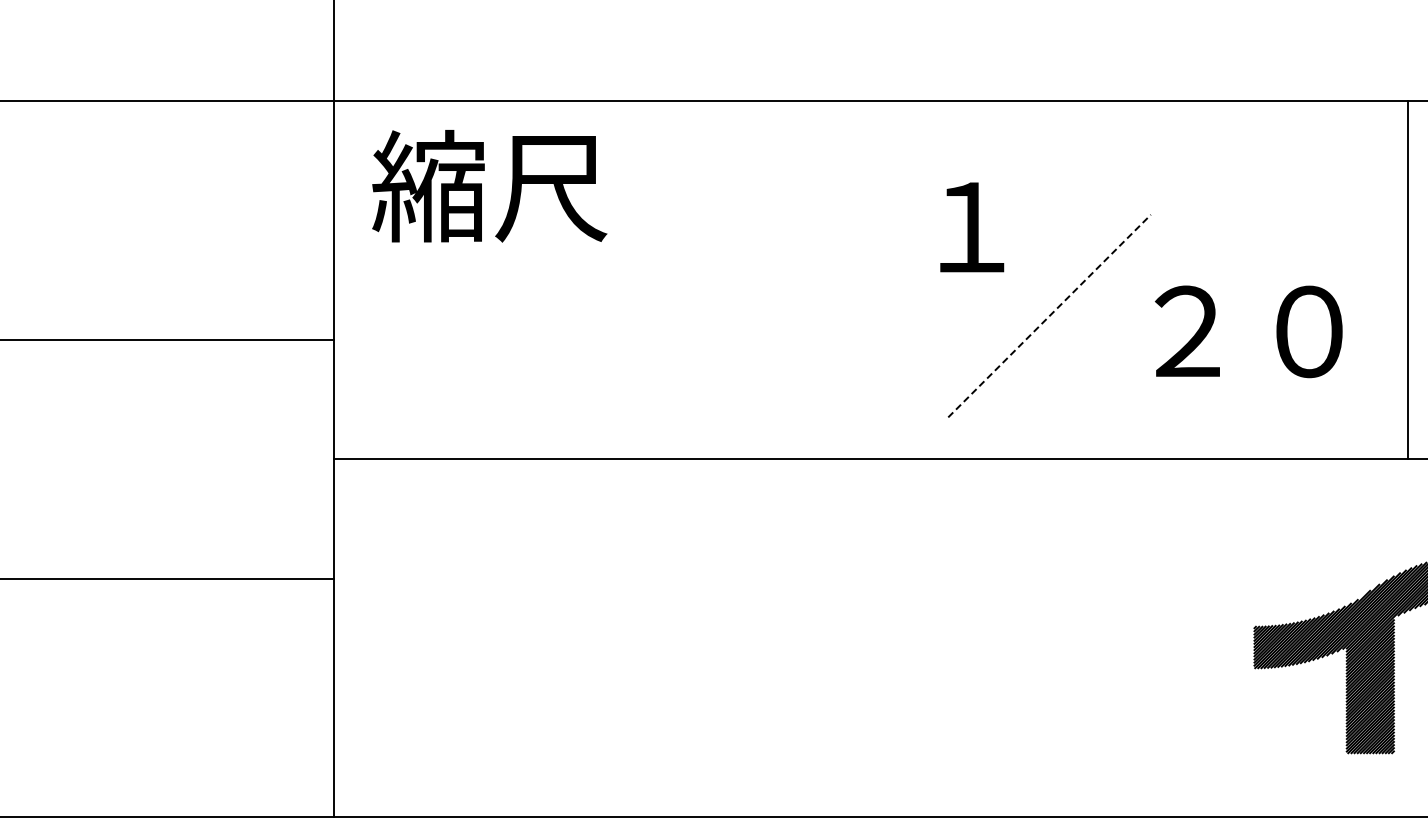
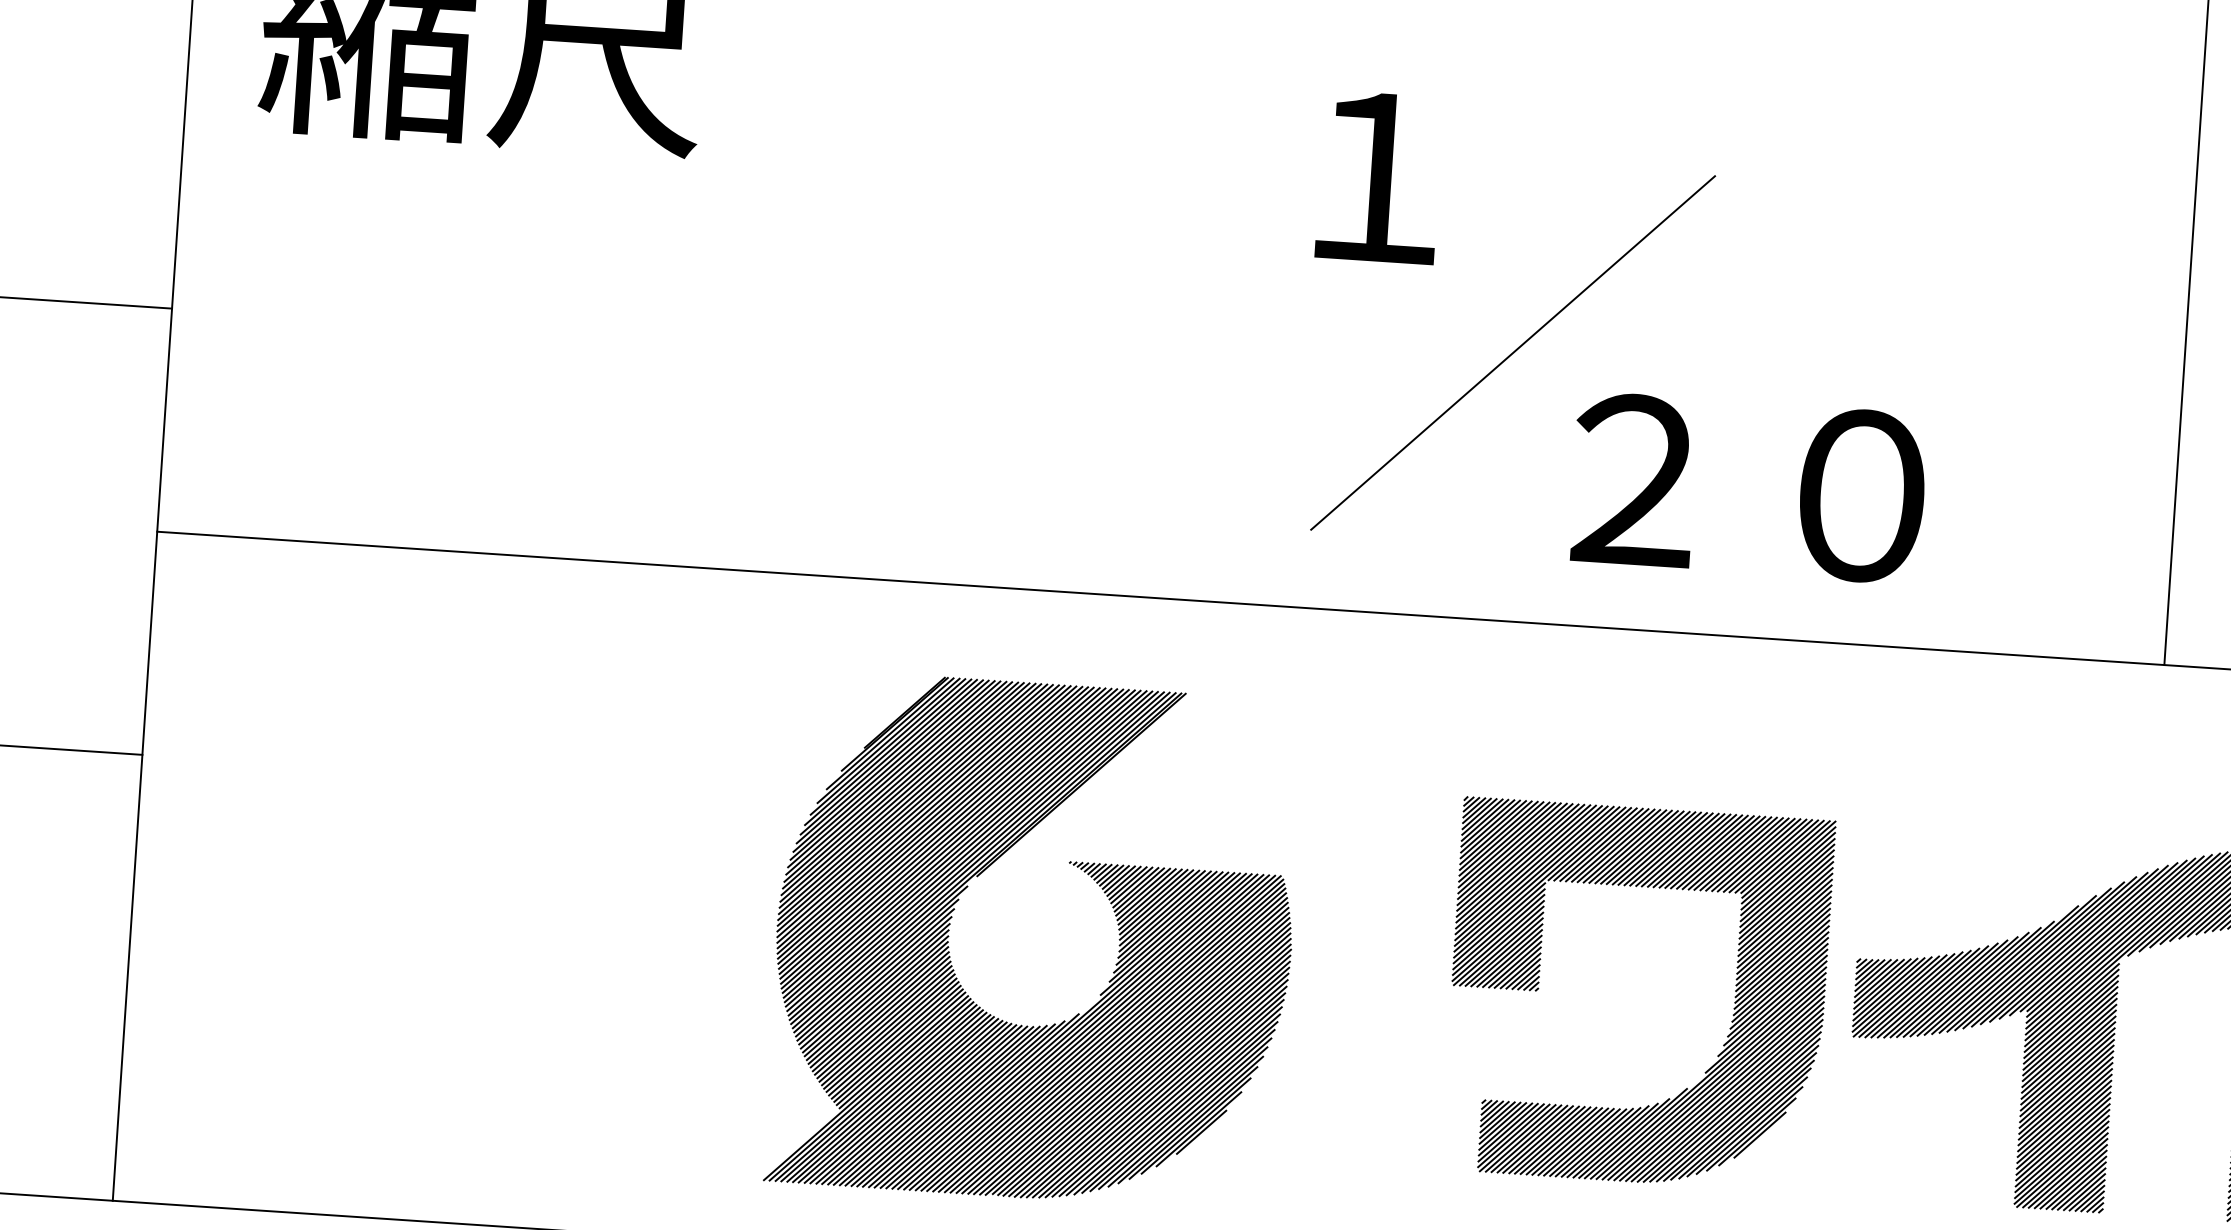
line: (1049, 315) -> (1513, 351), dashed -> solid
text: (1248, 331) -> (1748, 487), moved
part: (859, 642) -> (1117, 939), added
part: (1189, 654) -> (1732, 1002), added

